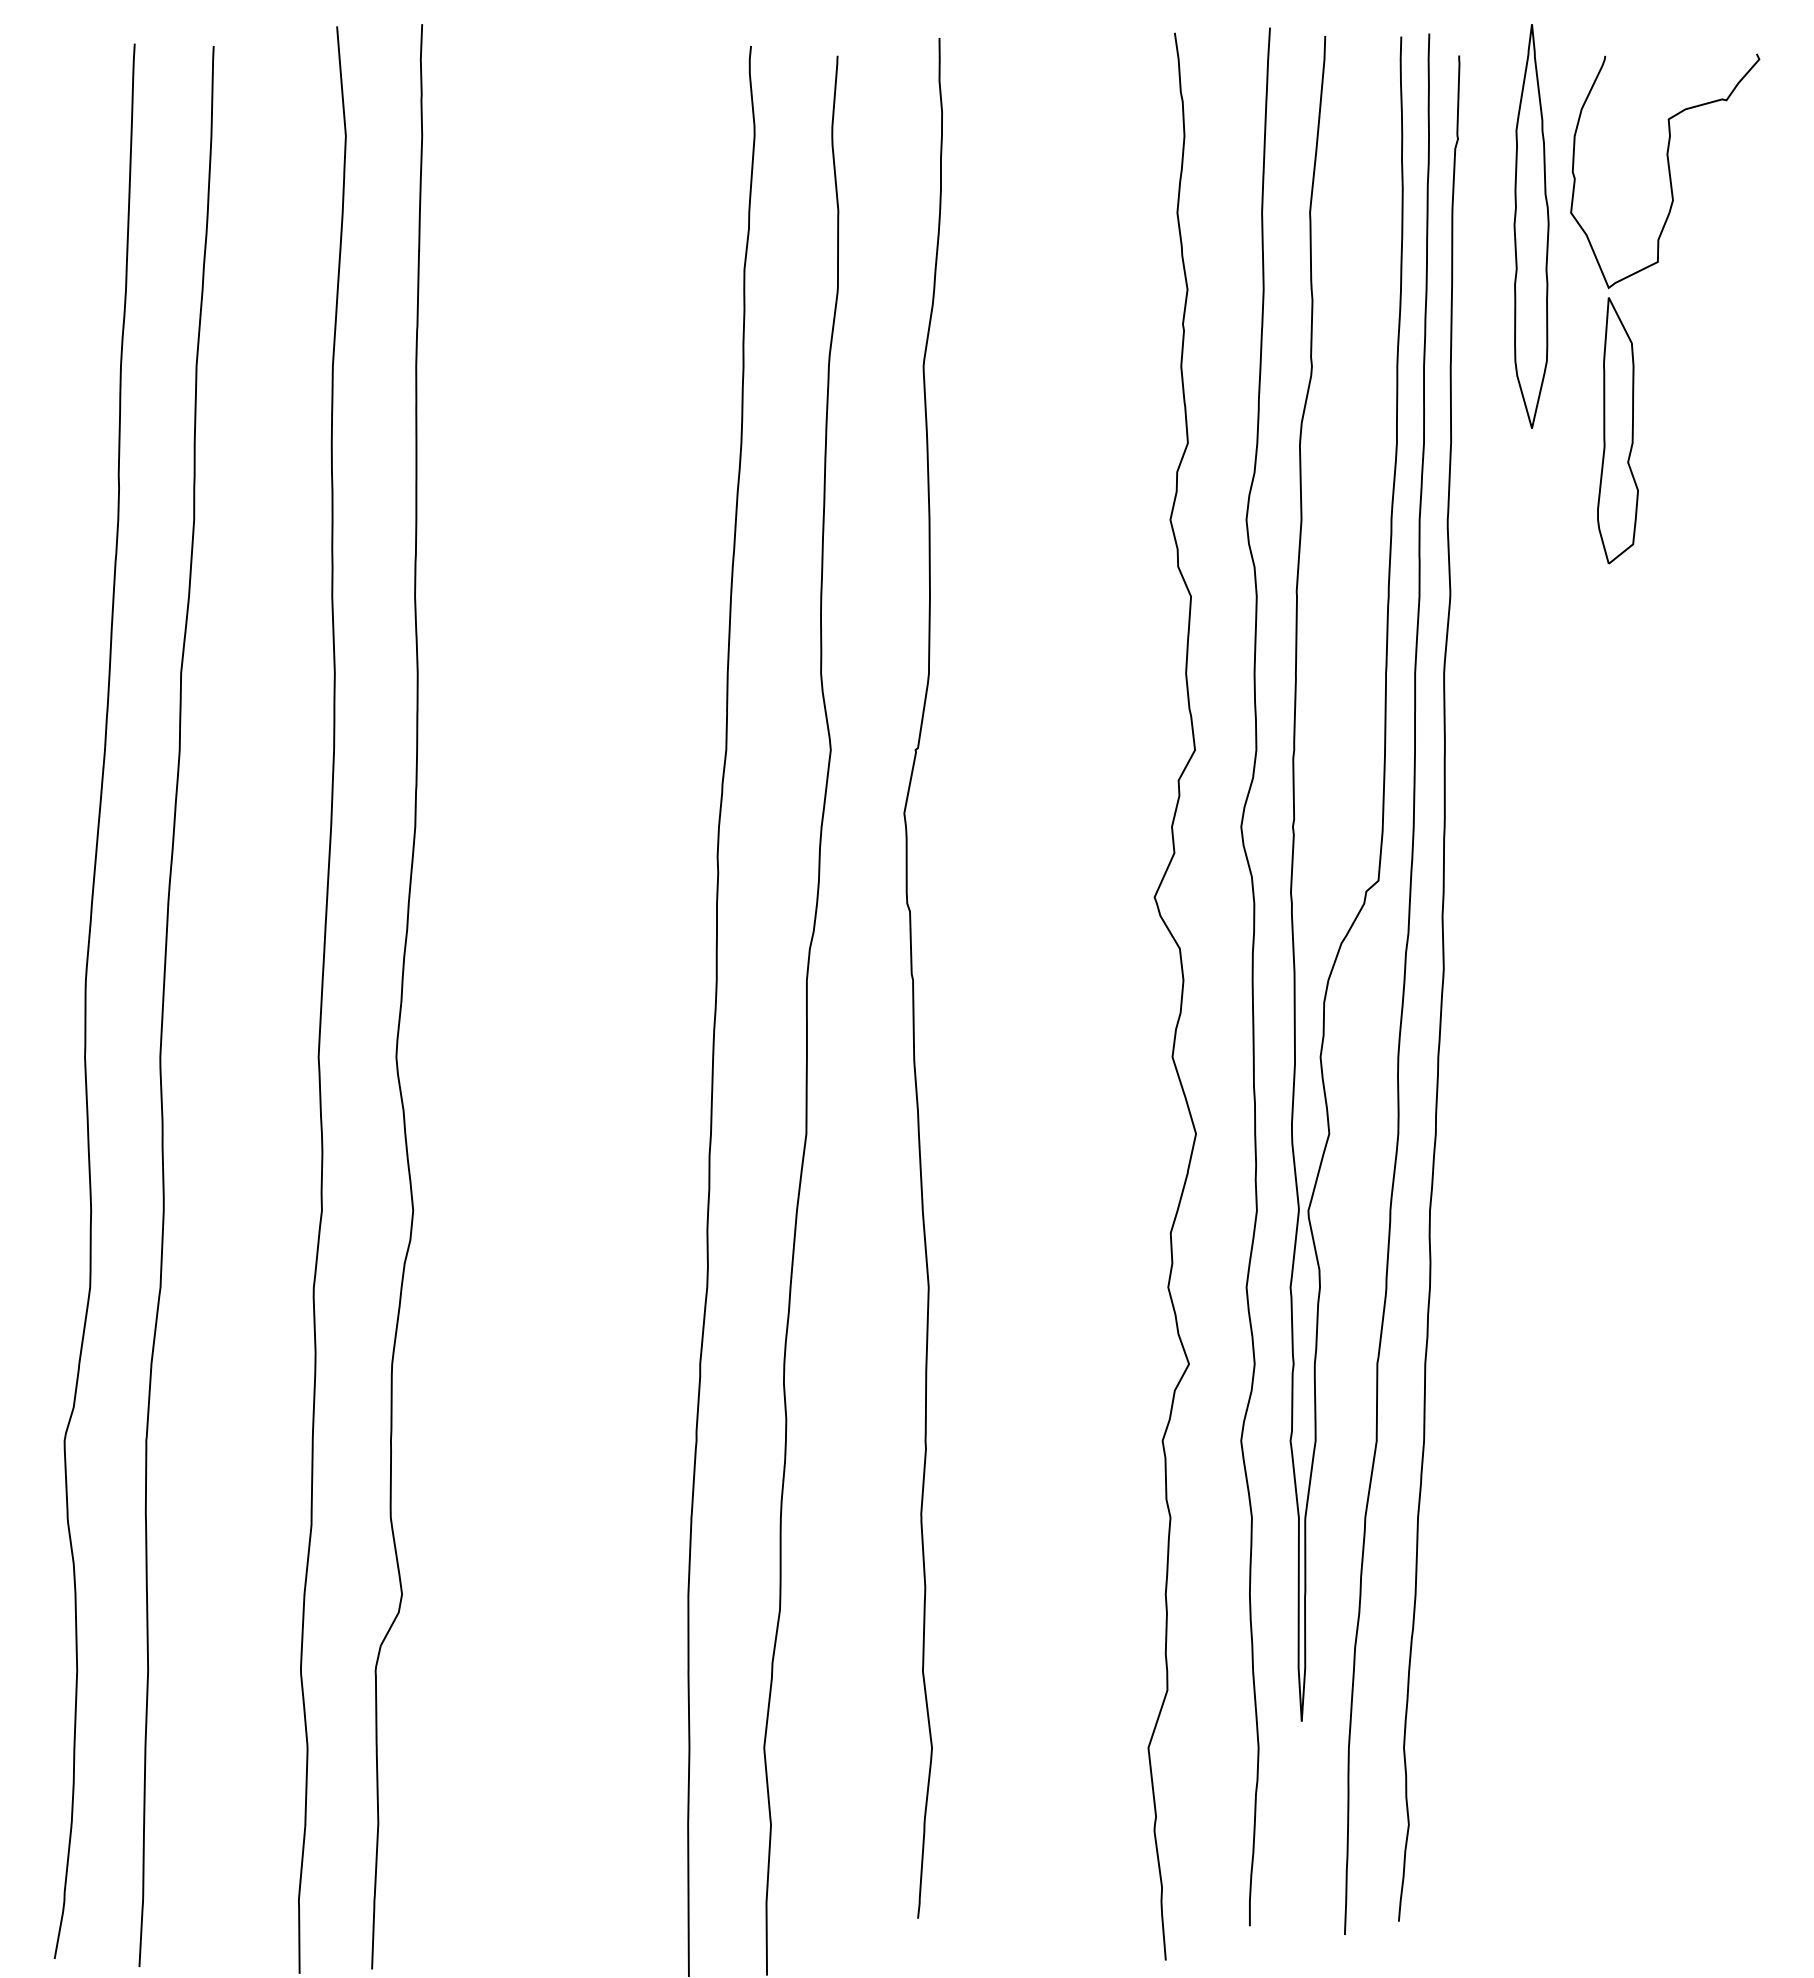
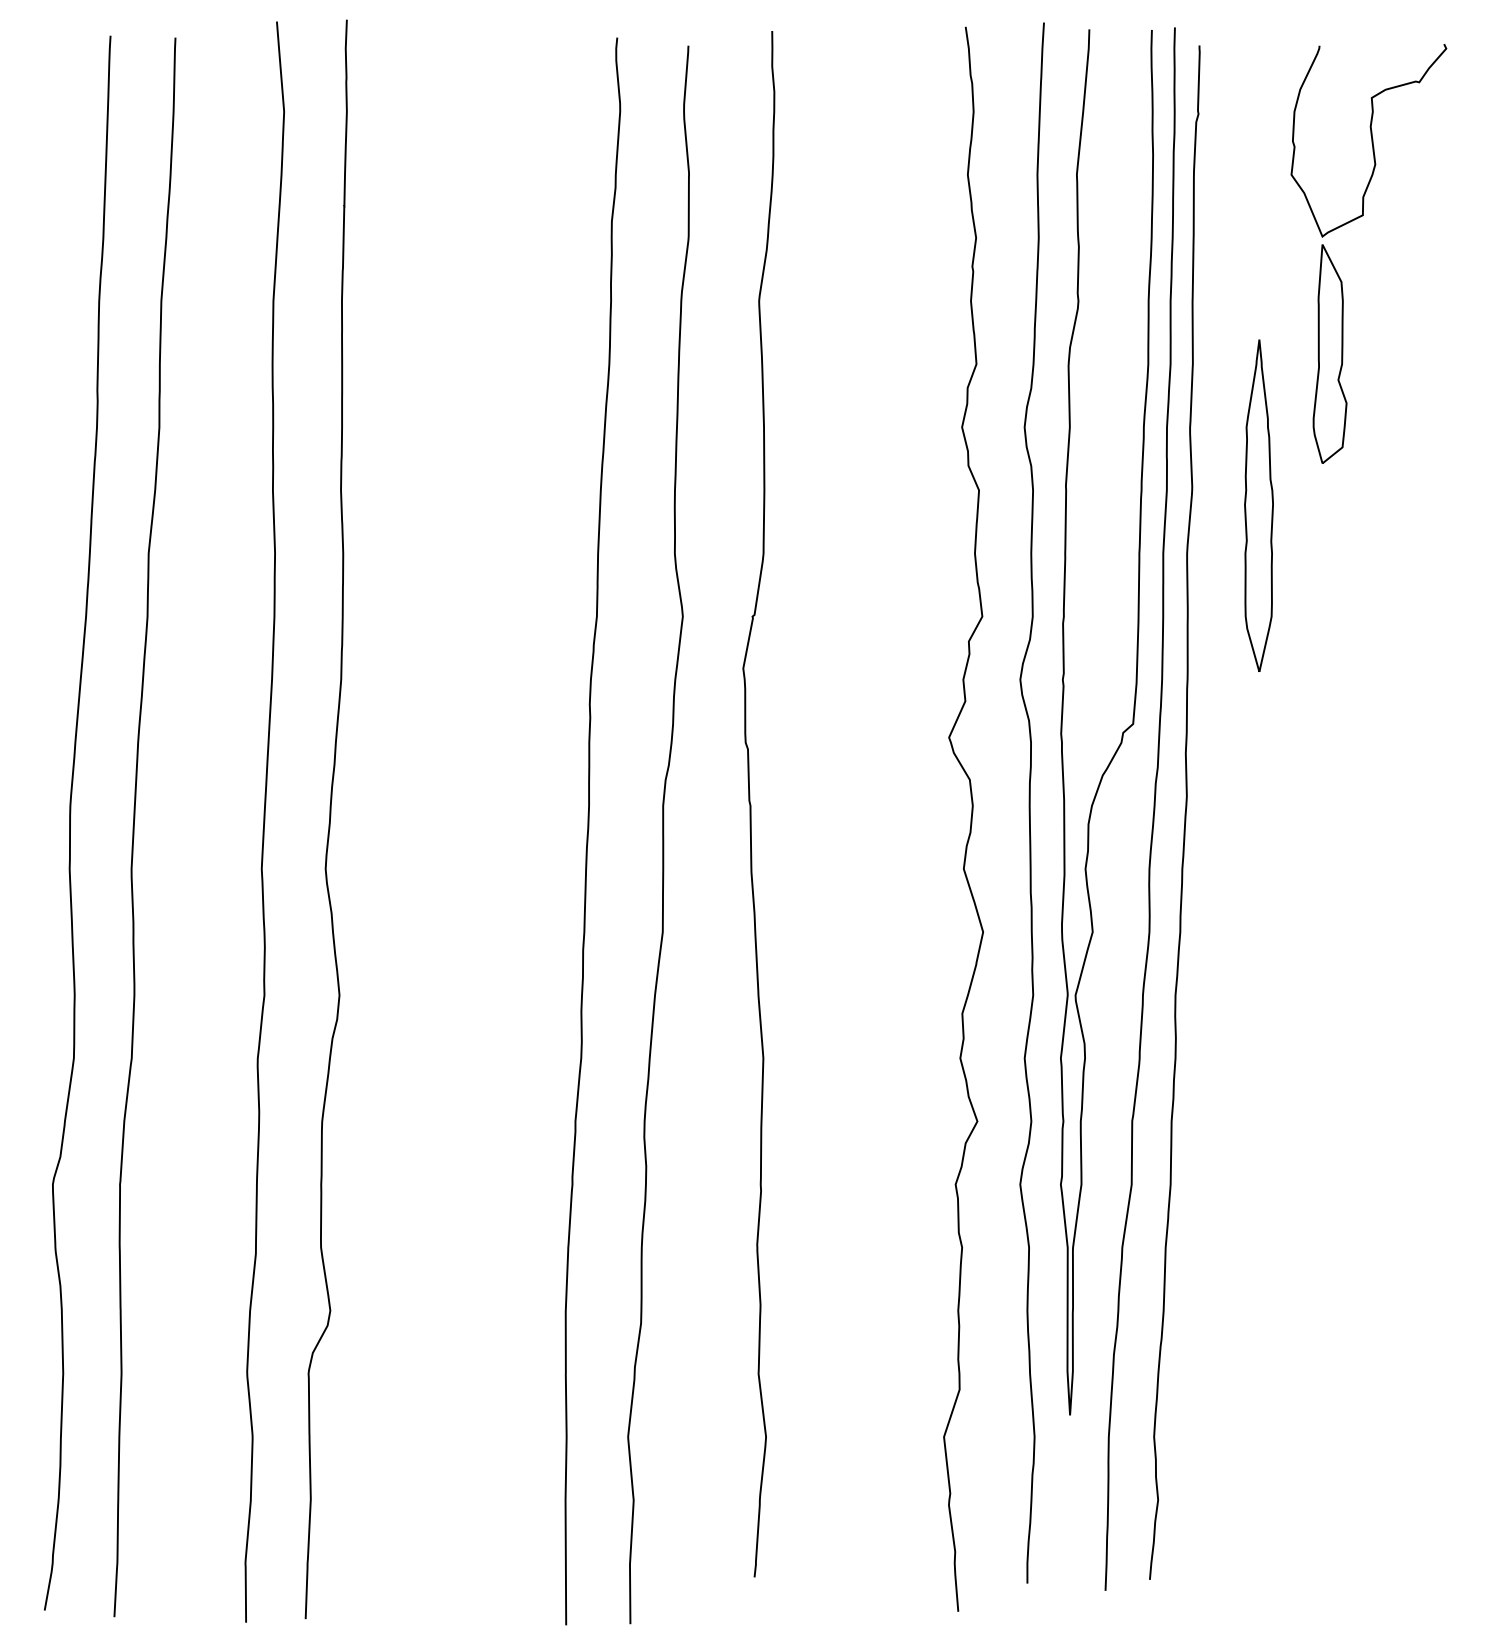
part: (1531, 226) -> (1258, 505), moved

